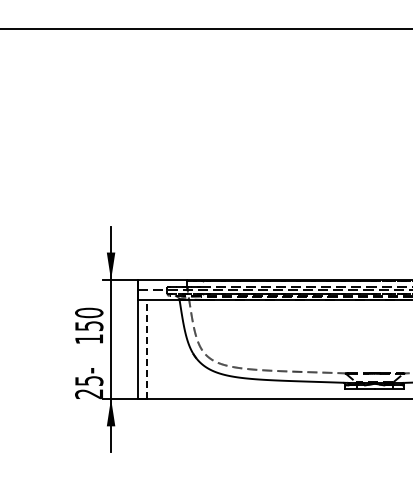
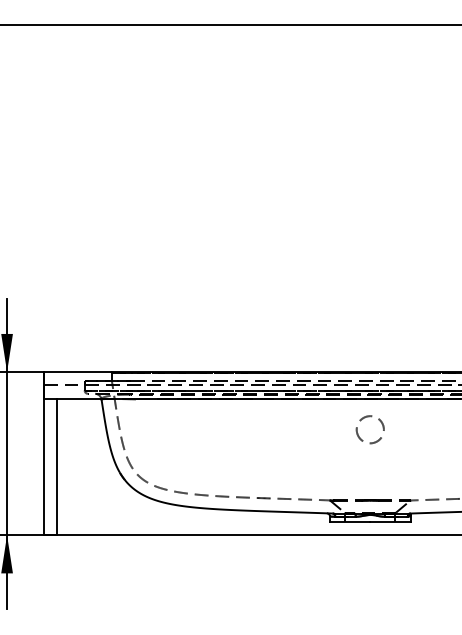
part: (374, 313) -> (370, 417), added
line: (147, 348) -> (57, 466), dashed -> solid

